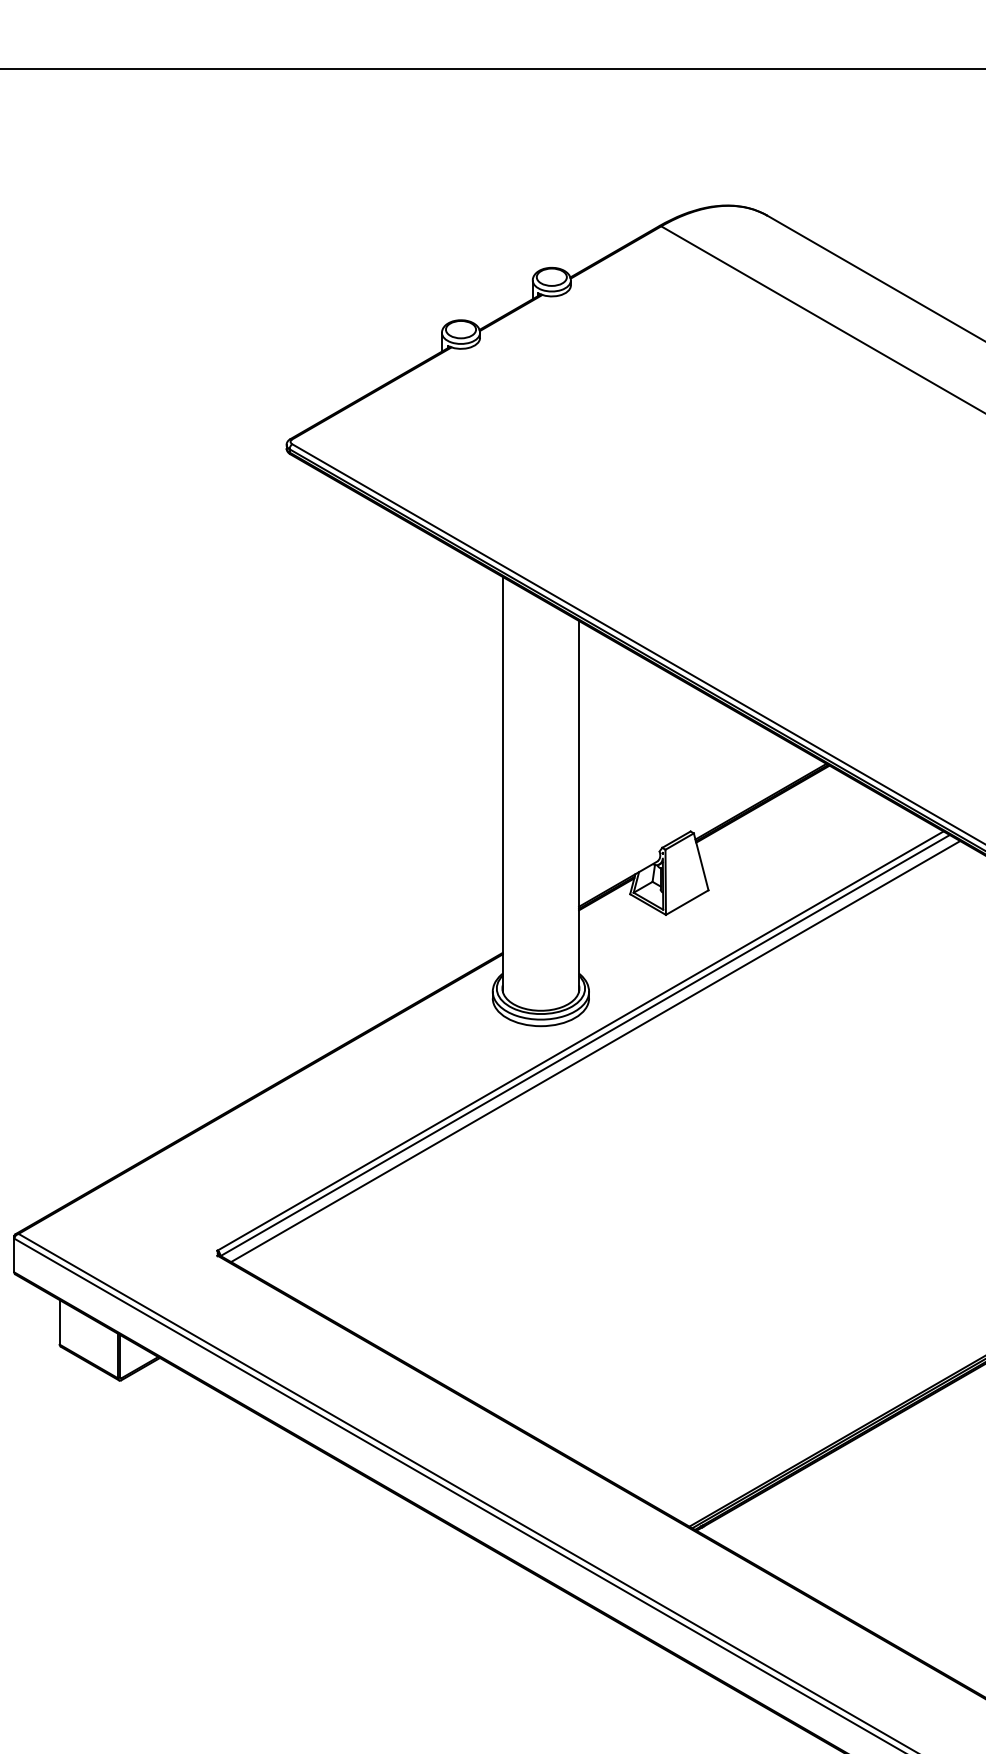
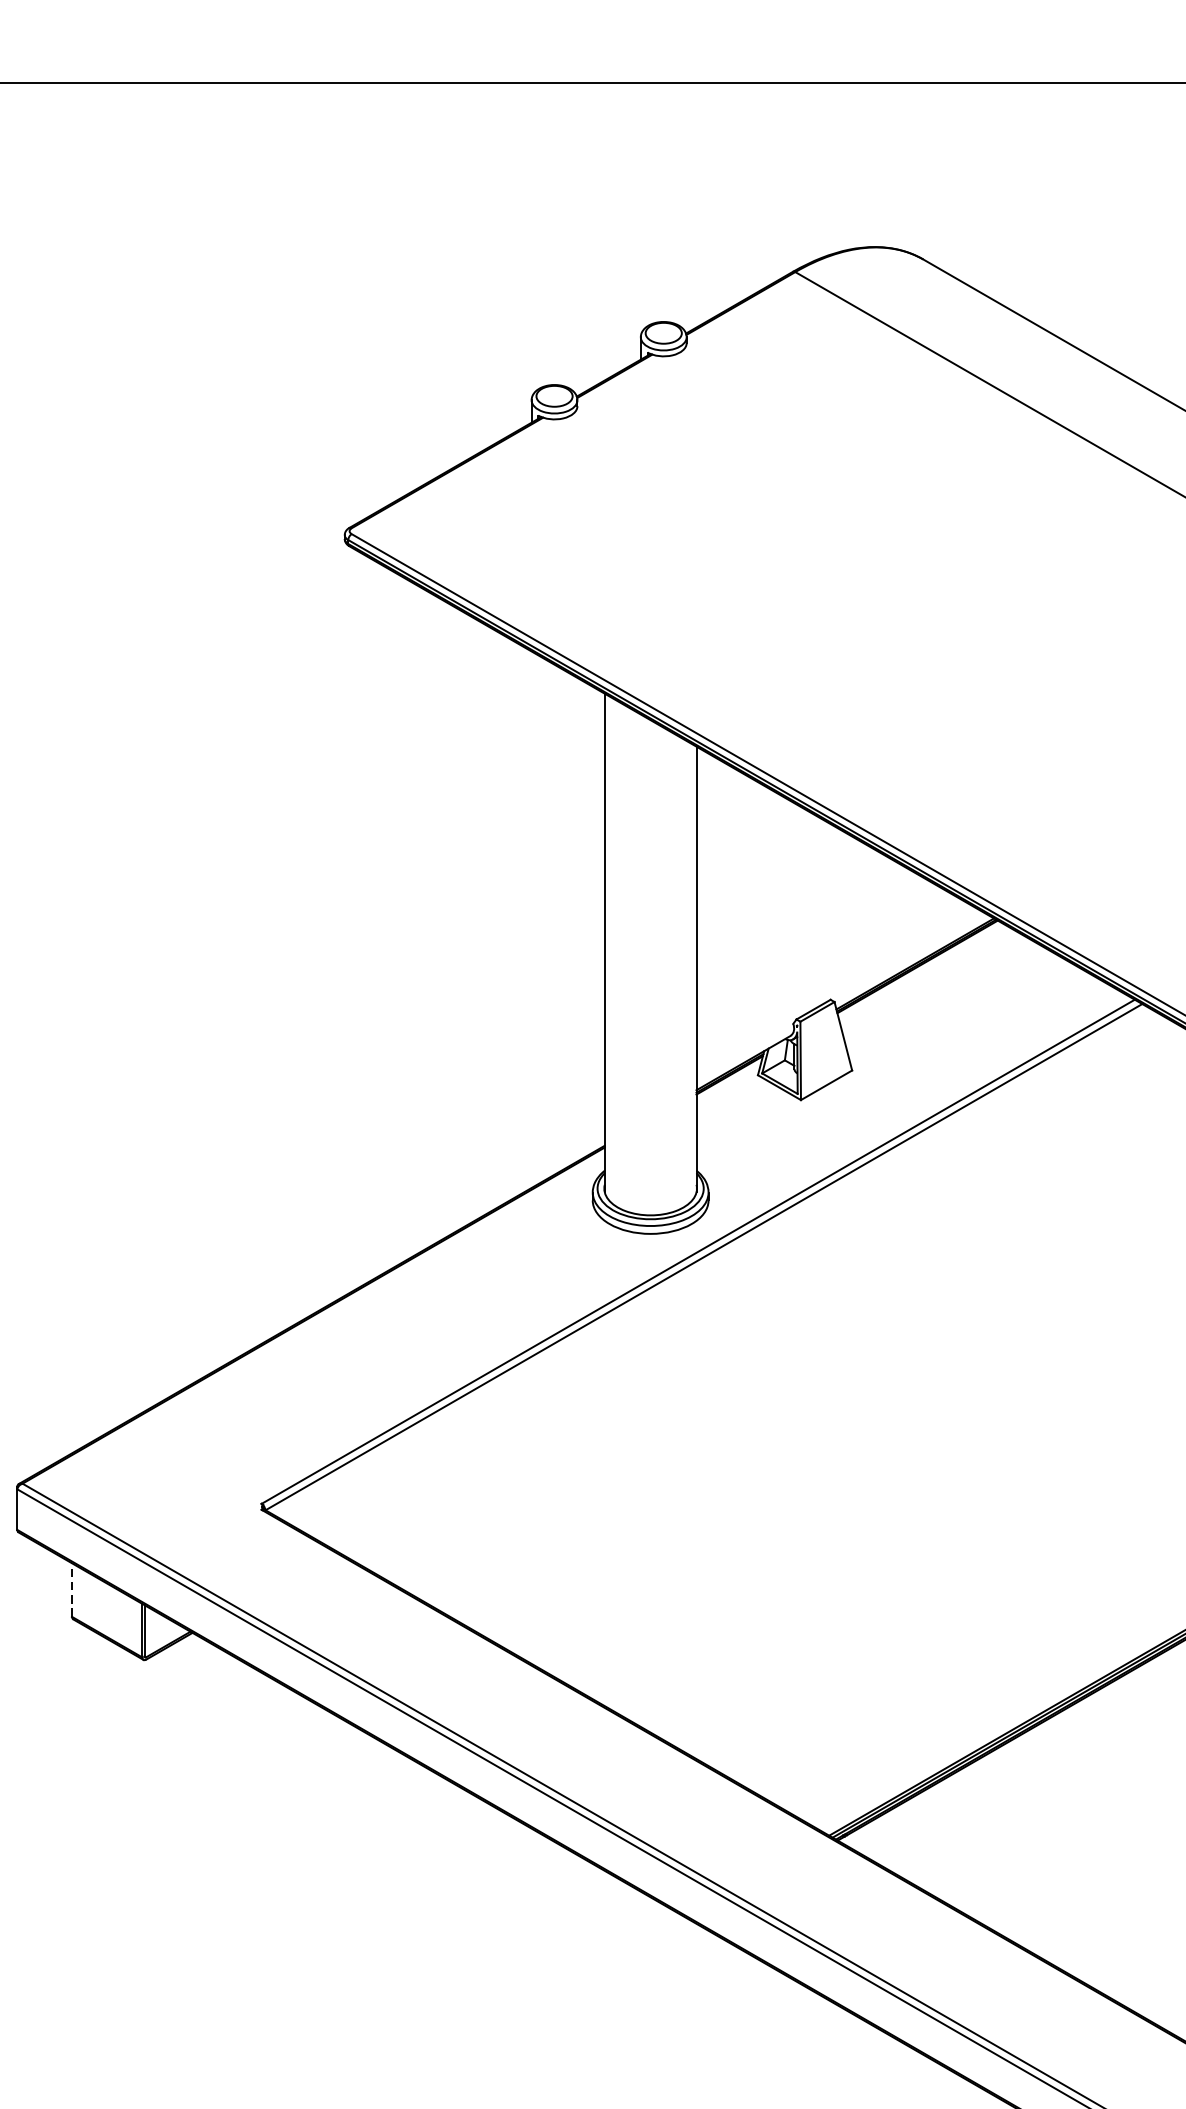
line: (595, 1051) -> (716, 1264), removed
line: (59, 1321) -> (71, 1589), solid -> dashed

